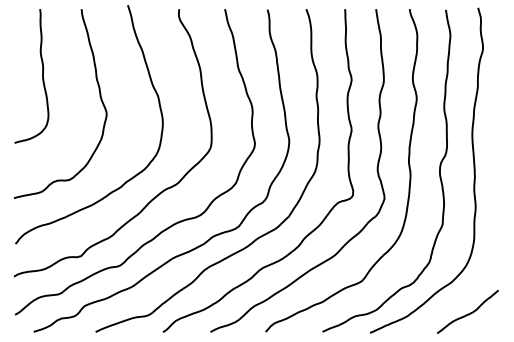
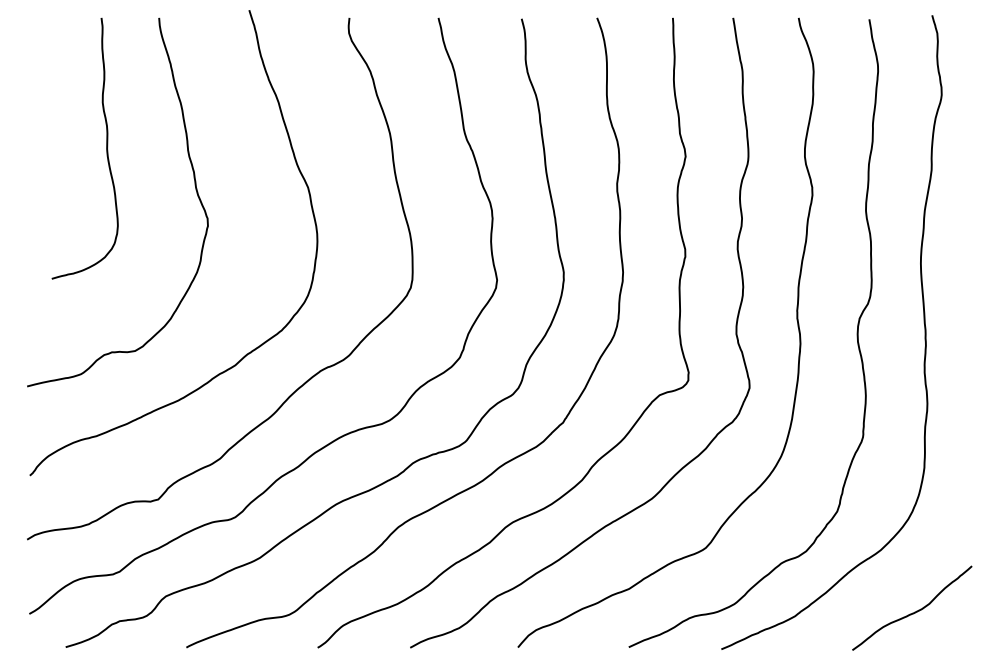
curve: (42, 76) -> (106, 149), moved

